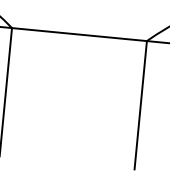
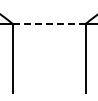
line: (80, 33) -> (49, 23), solid -> dashed

